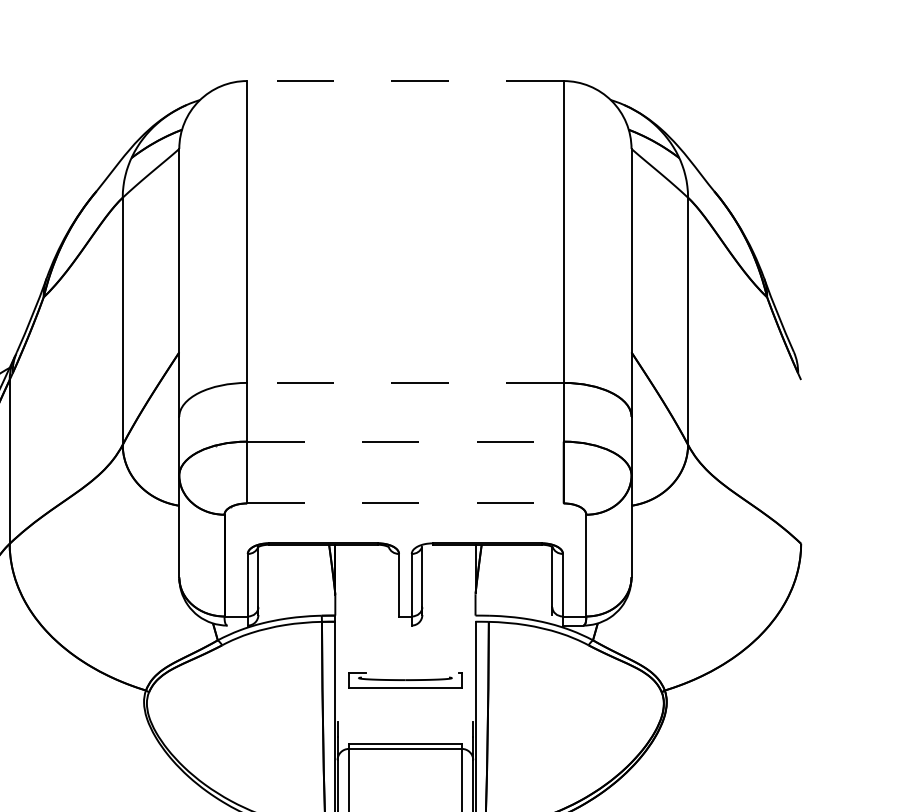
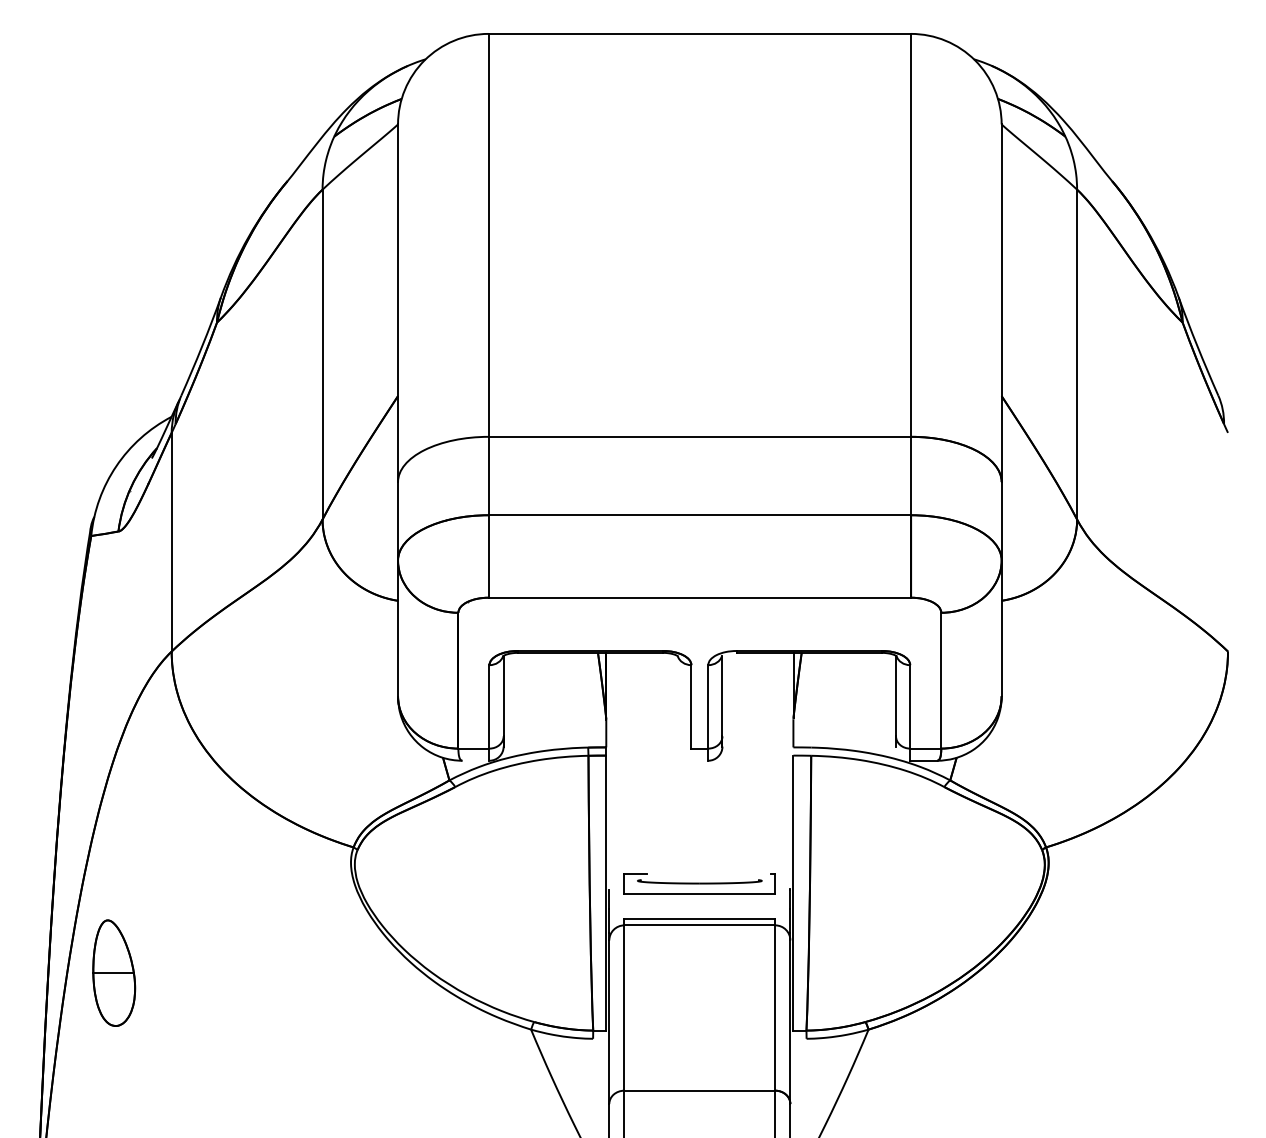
line: (405, 80) -> (699, 33), dashed -> solid
line: (405, 382) -> (699, 436), dashed -> solid
line: (405, 441) -> (700, 515), dashed -> solid
line: (405, 503) -> (700, 597), dashed -> solid
part: (405, 680) -> (699, 883), moved

